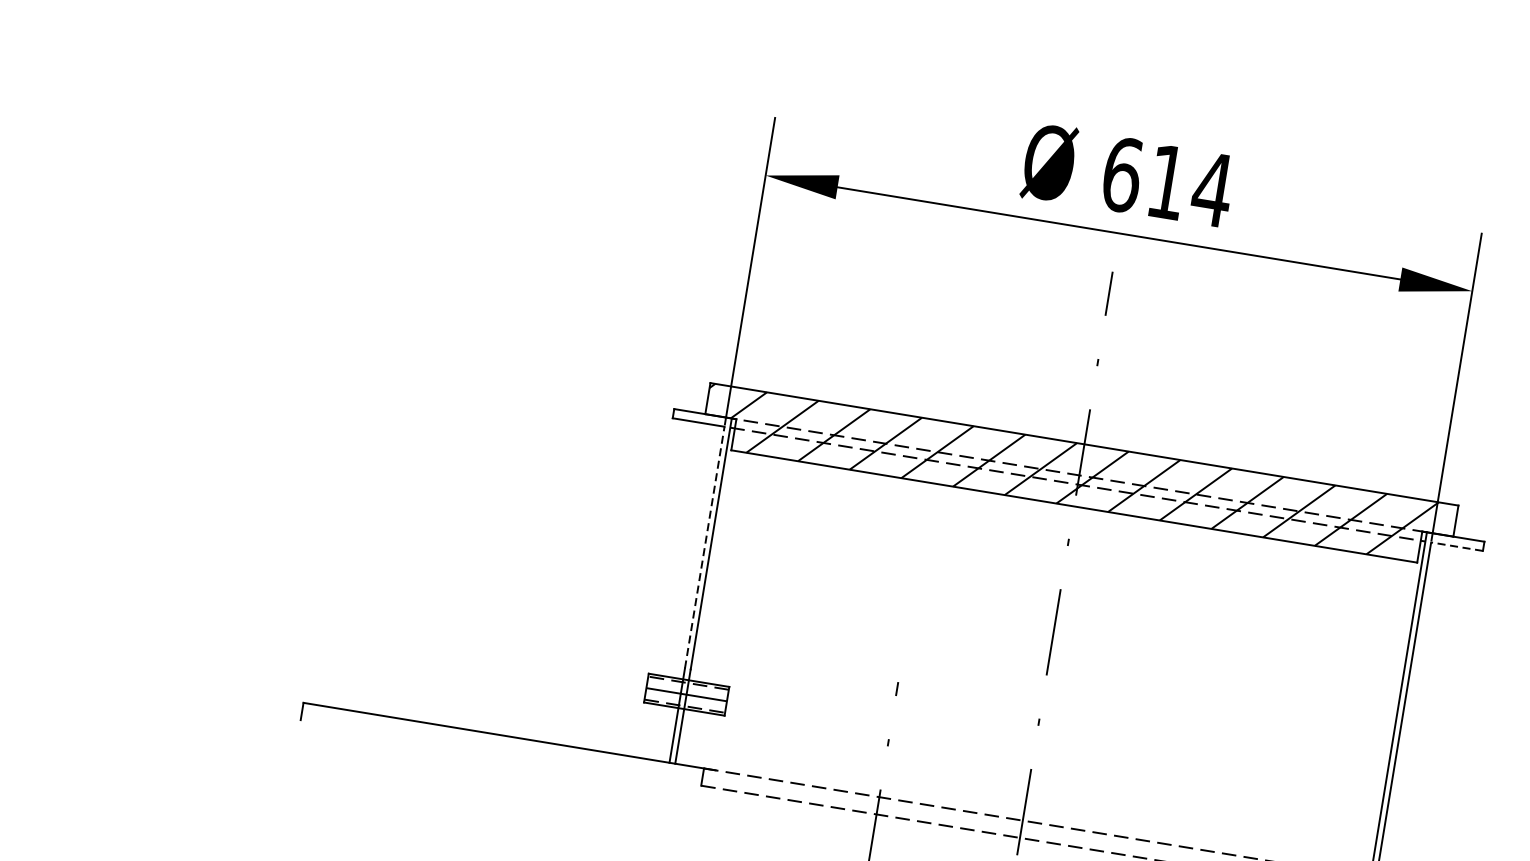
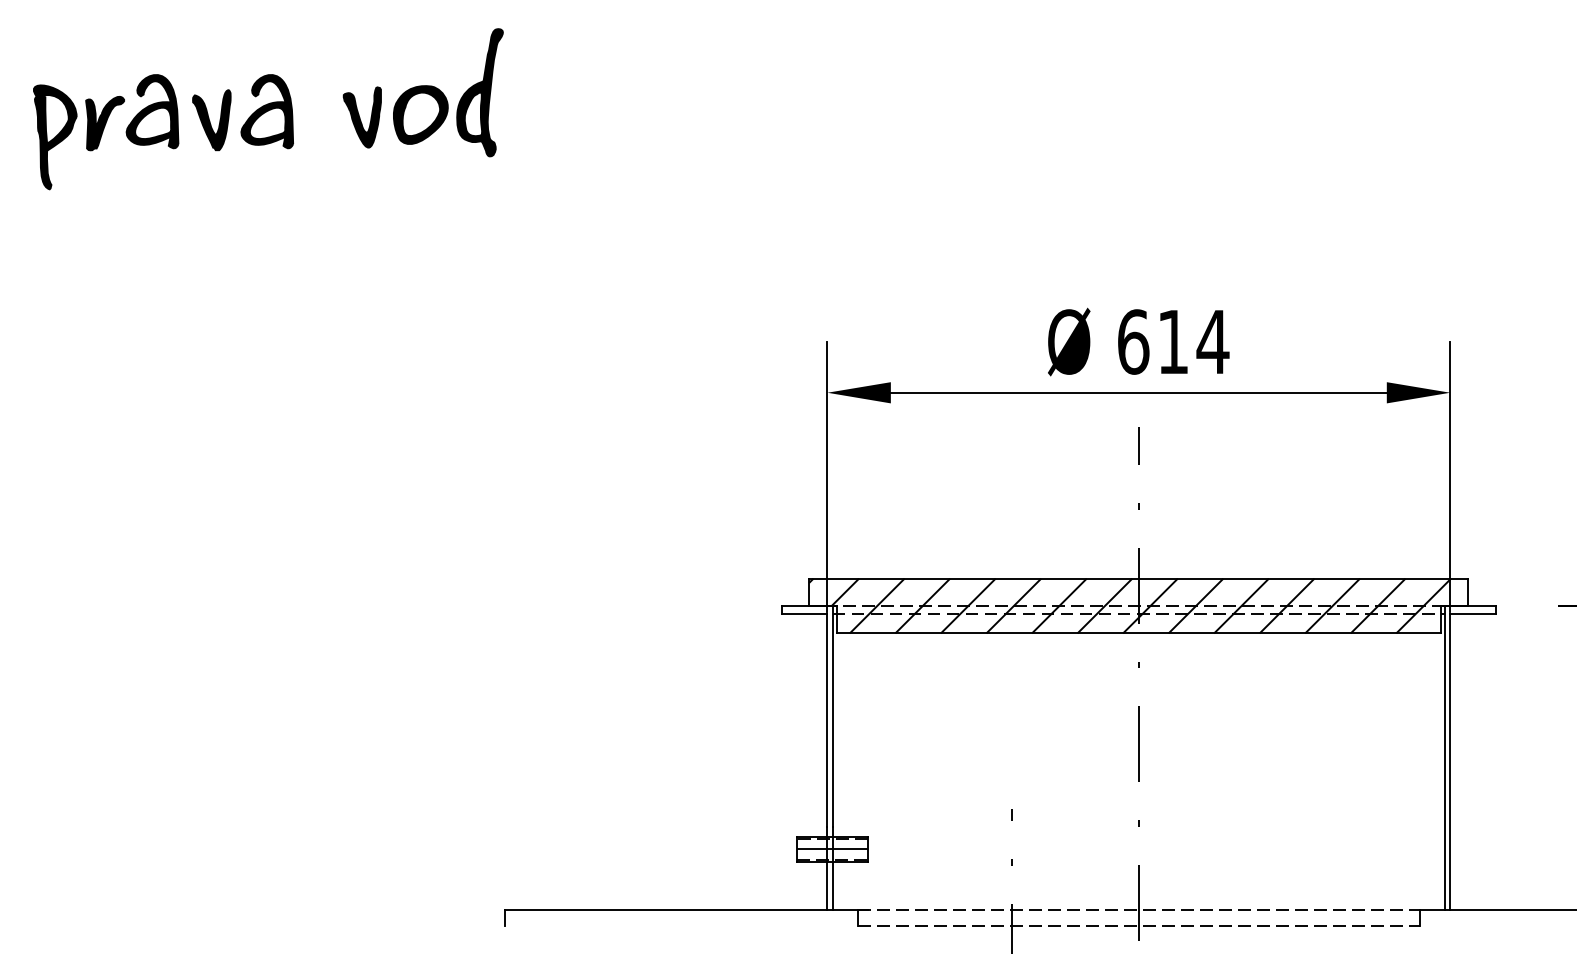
line: (704, 547) -> (827, 720), dashed -> solid
line: (1457, 547) -> (1473, 614), dashed -> solid

